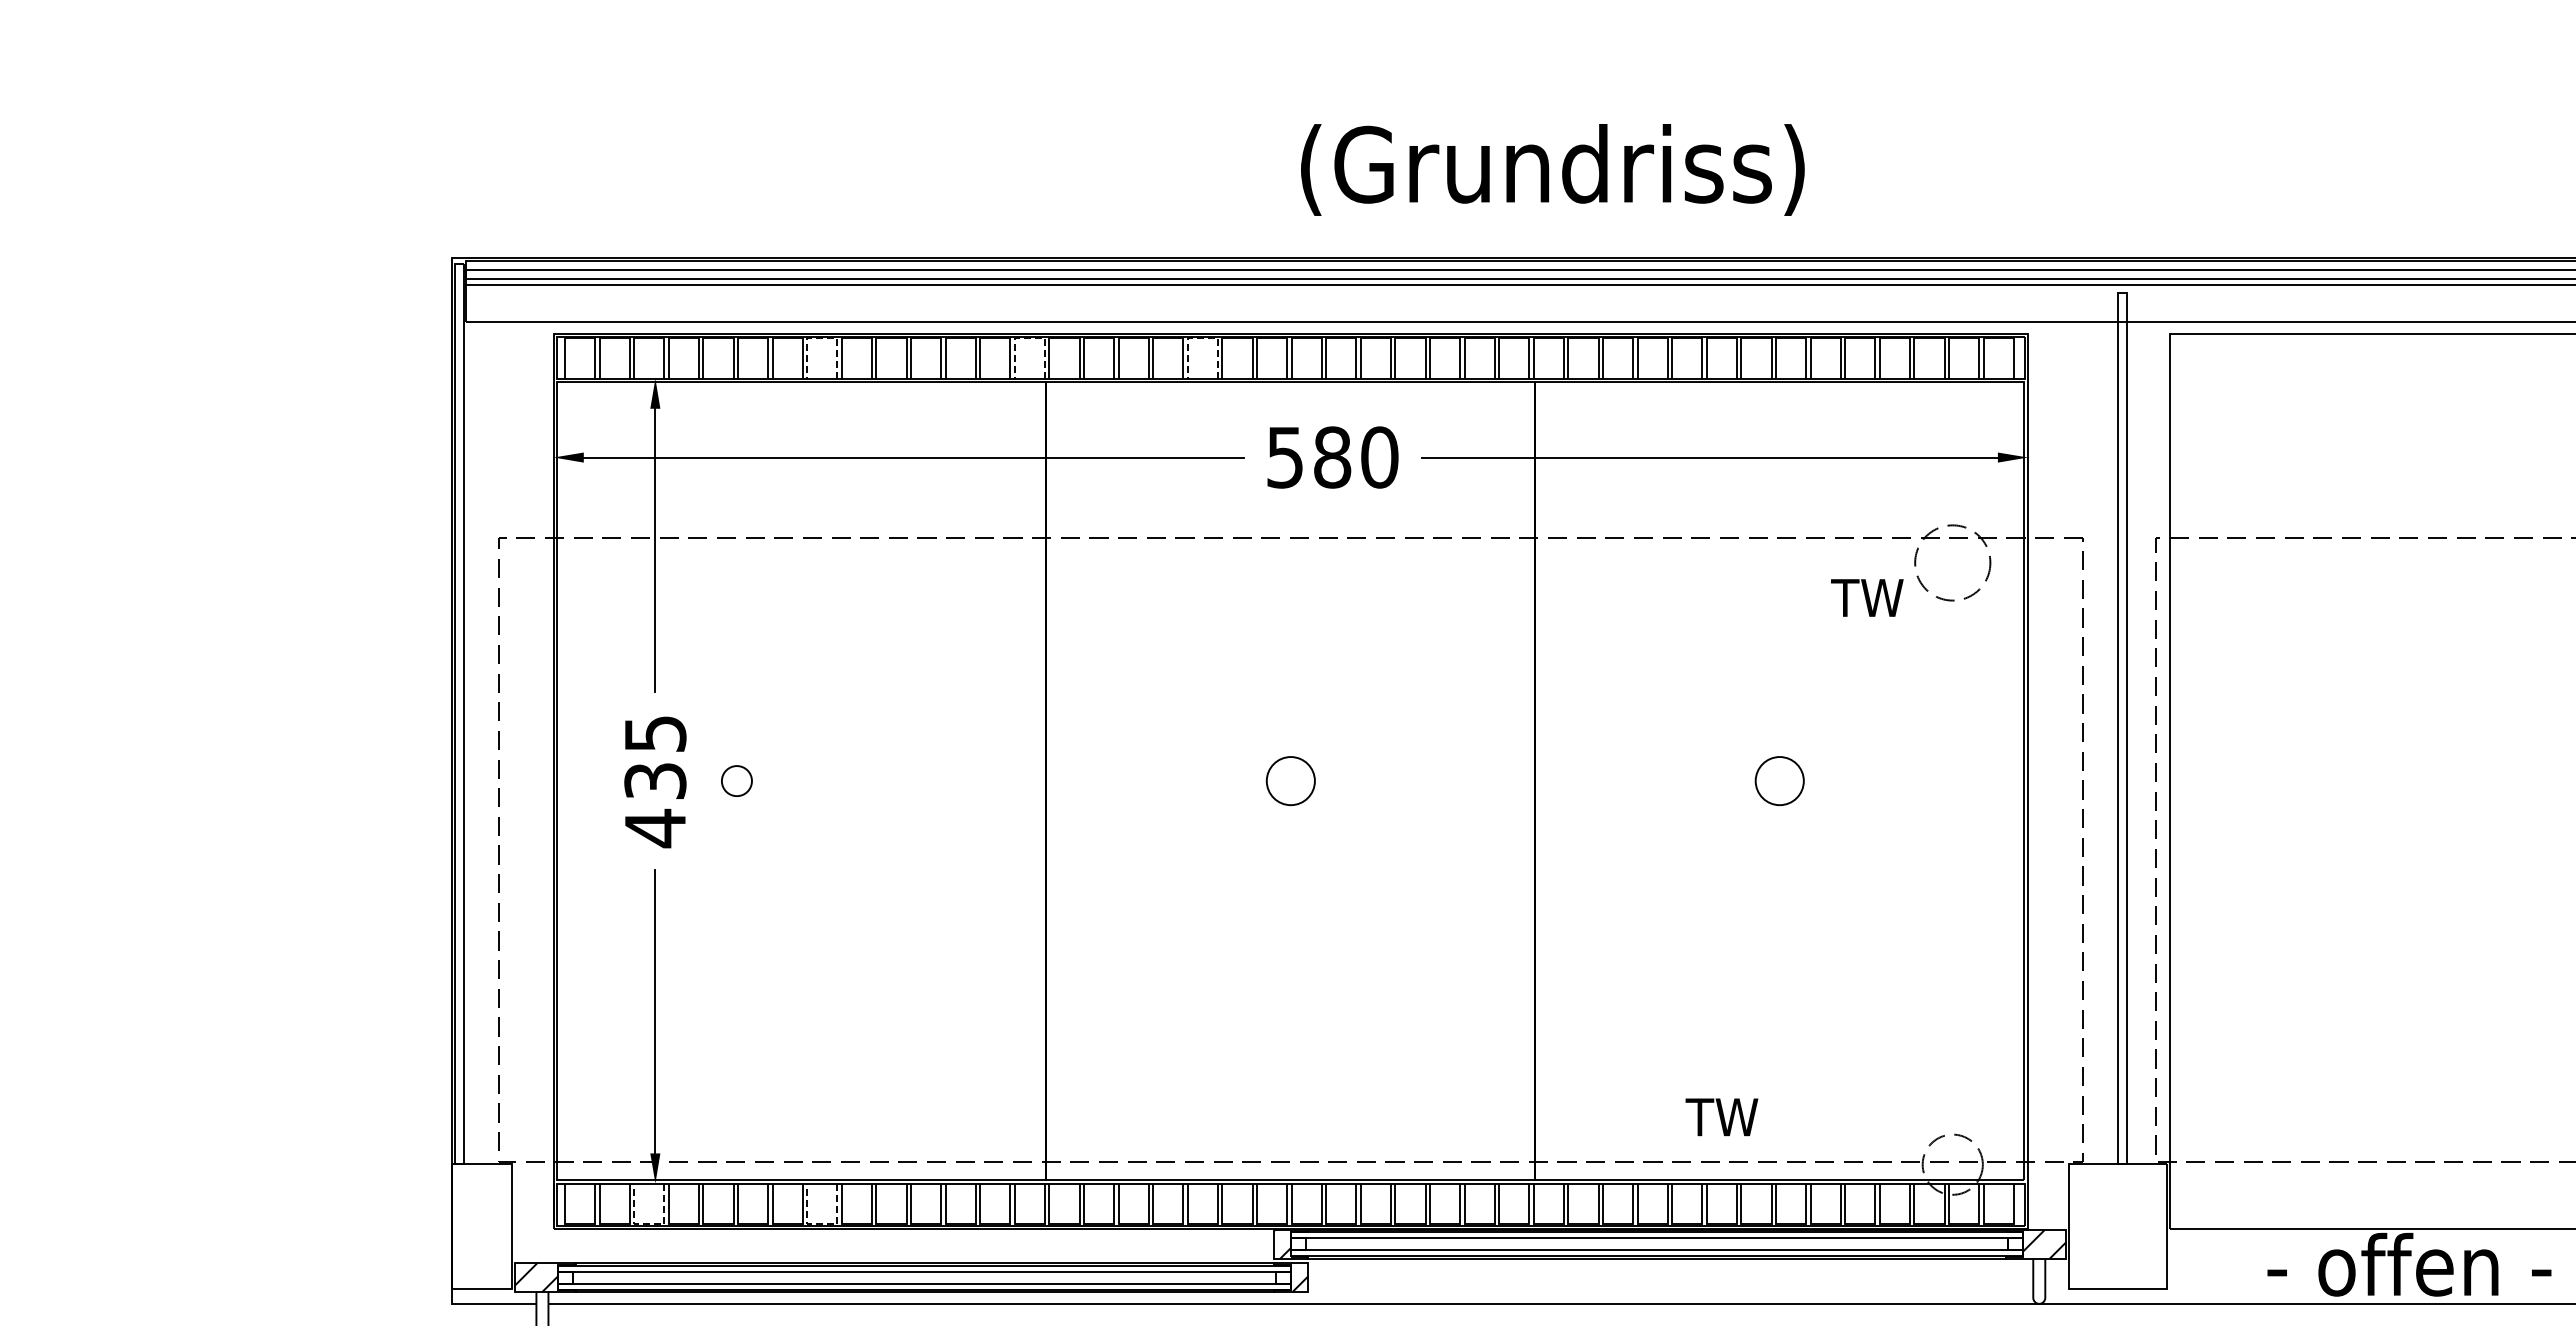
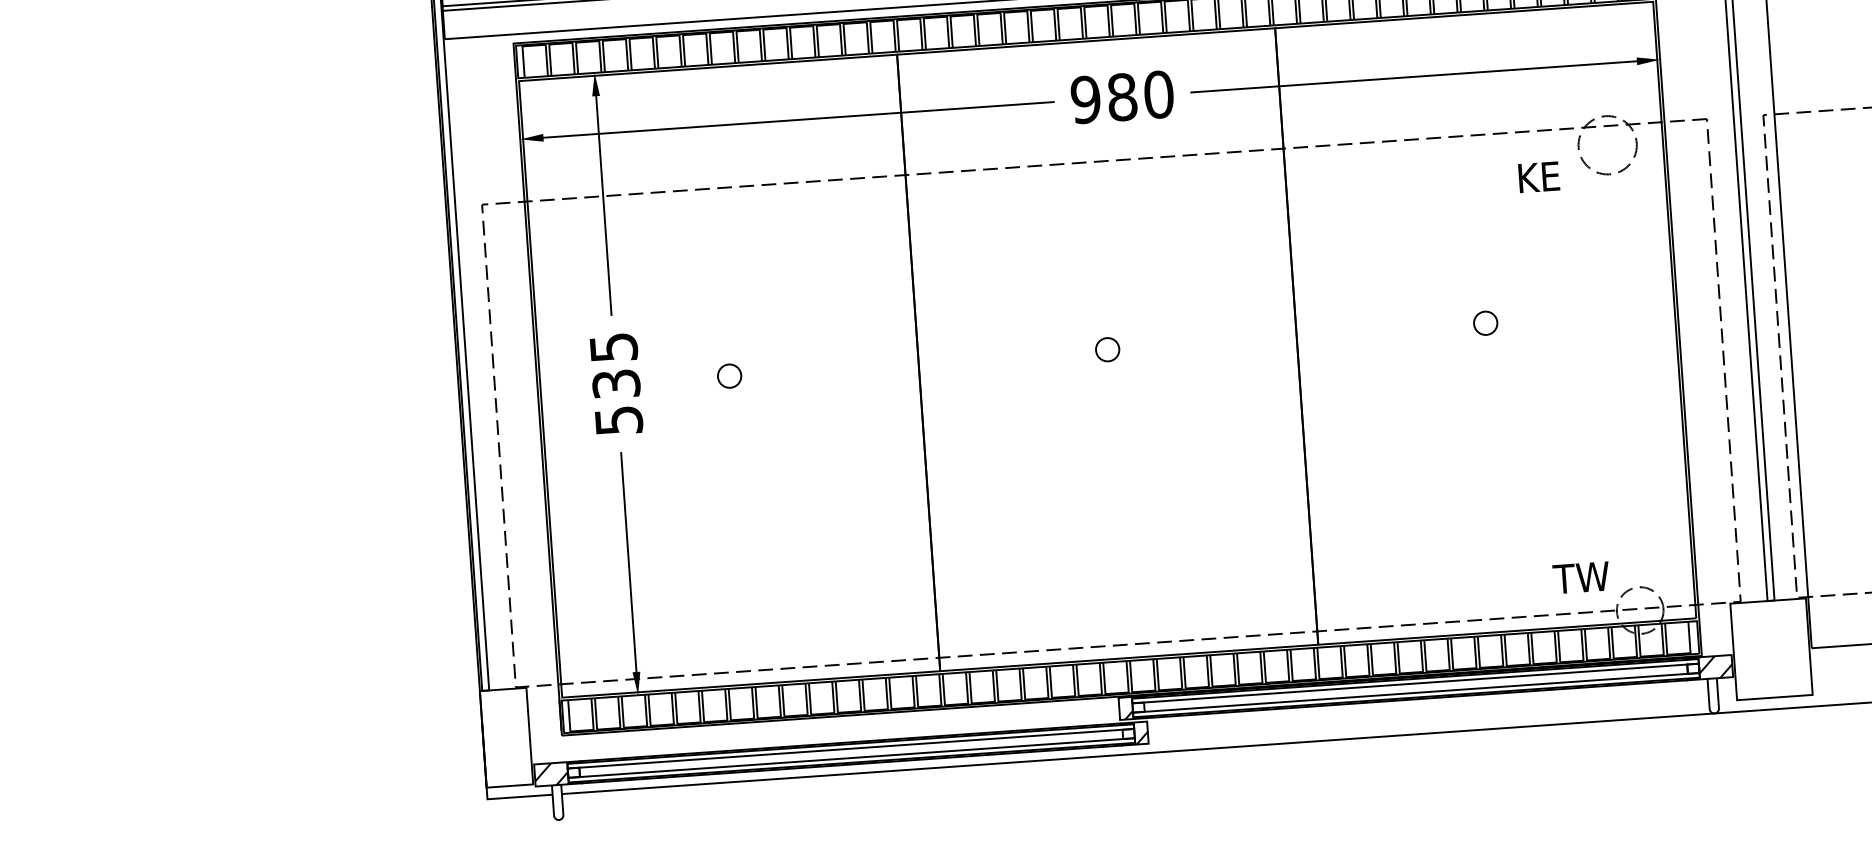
line: (821, 338) -> (720, 32), dashed -> solid
line: (1029, 338) -> (881, 21), dashed -> solid
line: (1202, 338) -> (1015, 12), dashed -> solid
text: (1284, 457) -> (1085, 99), 580 -> 980
text: (1867, 597) -> (1543, 176), TW -> KE
circle: (736, 780) -> (729, 375), moved
circle: (1290, 781) -> (1107, 350), size x0.62
circle: (1779, 781) -> (1485, 323), size x0.62
text: (655, 828) -> (618, 420), 435 -> 535
text: (1721, 1117) -> (1581, 578), moved
line: (648, 1224) -> (634, 727), dashed -> solid
line: (821, 1224) -> (768, 717), dashed -> solid

